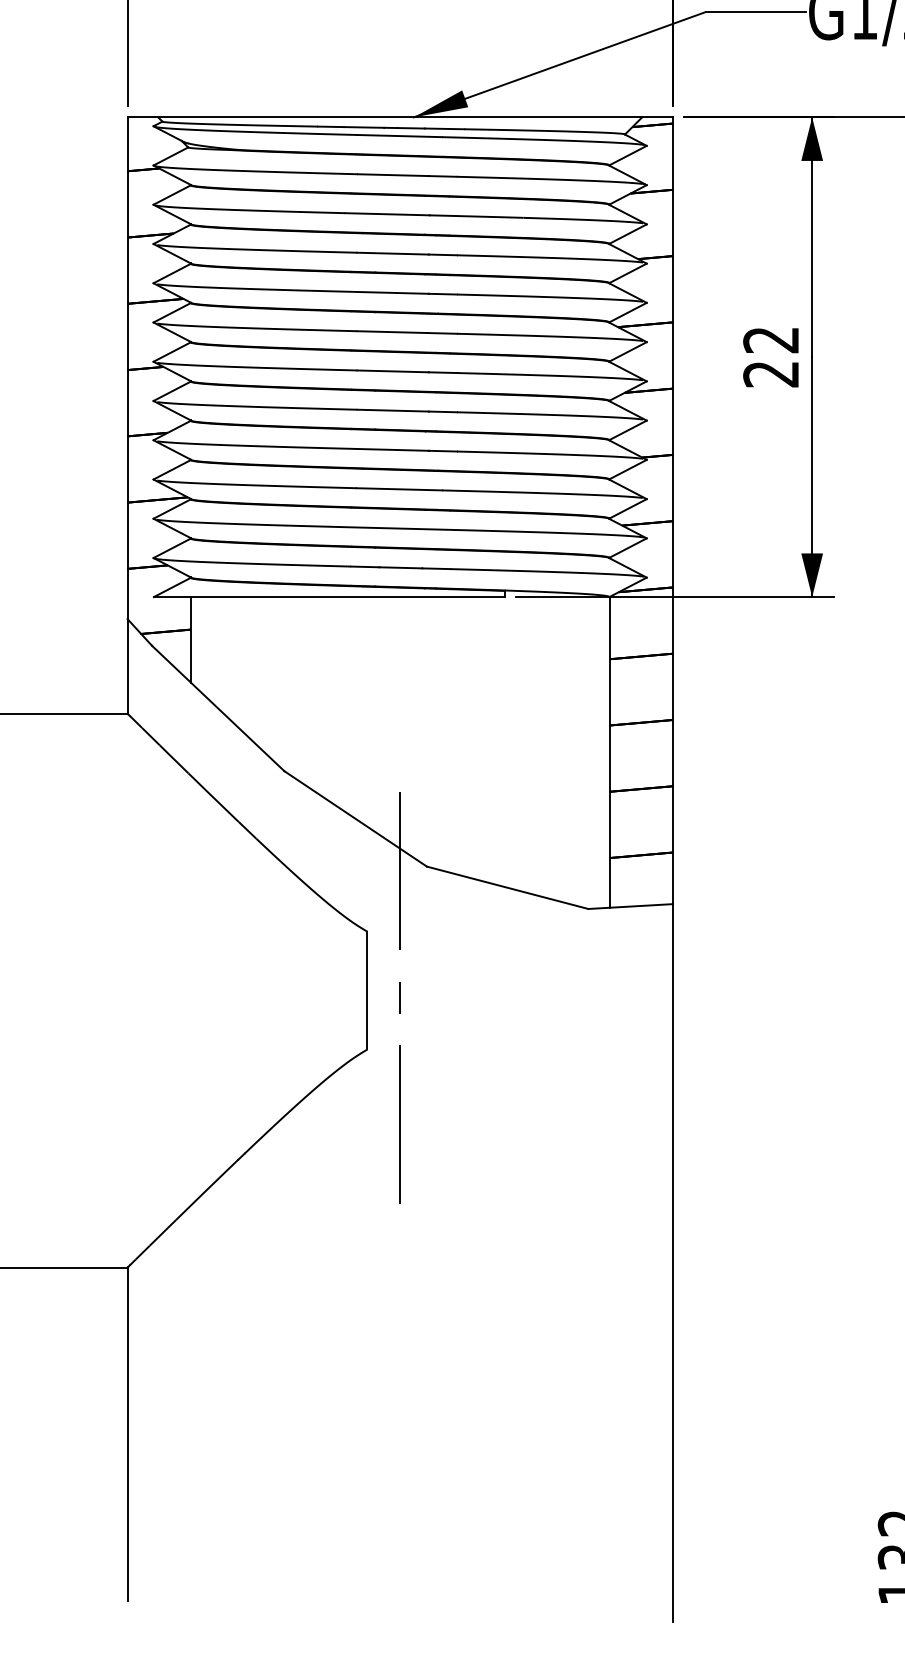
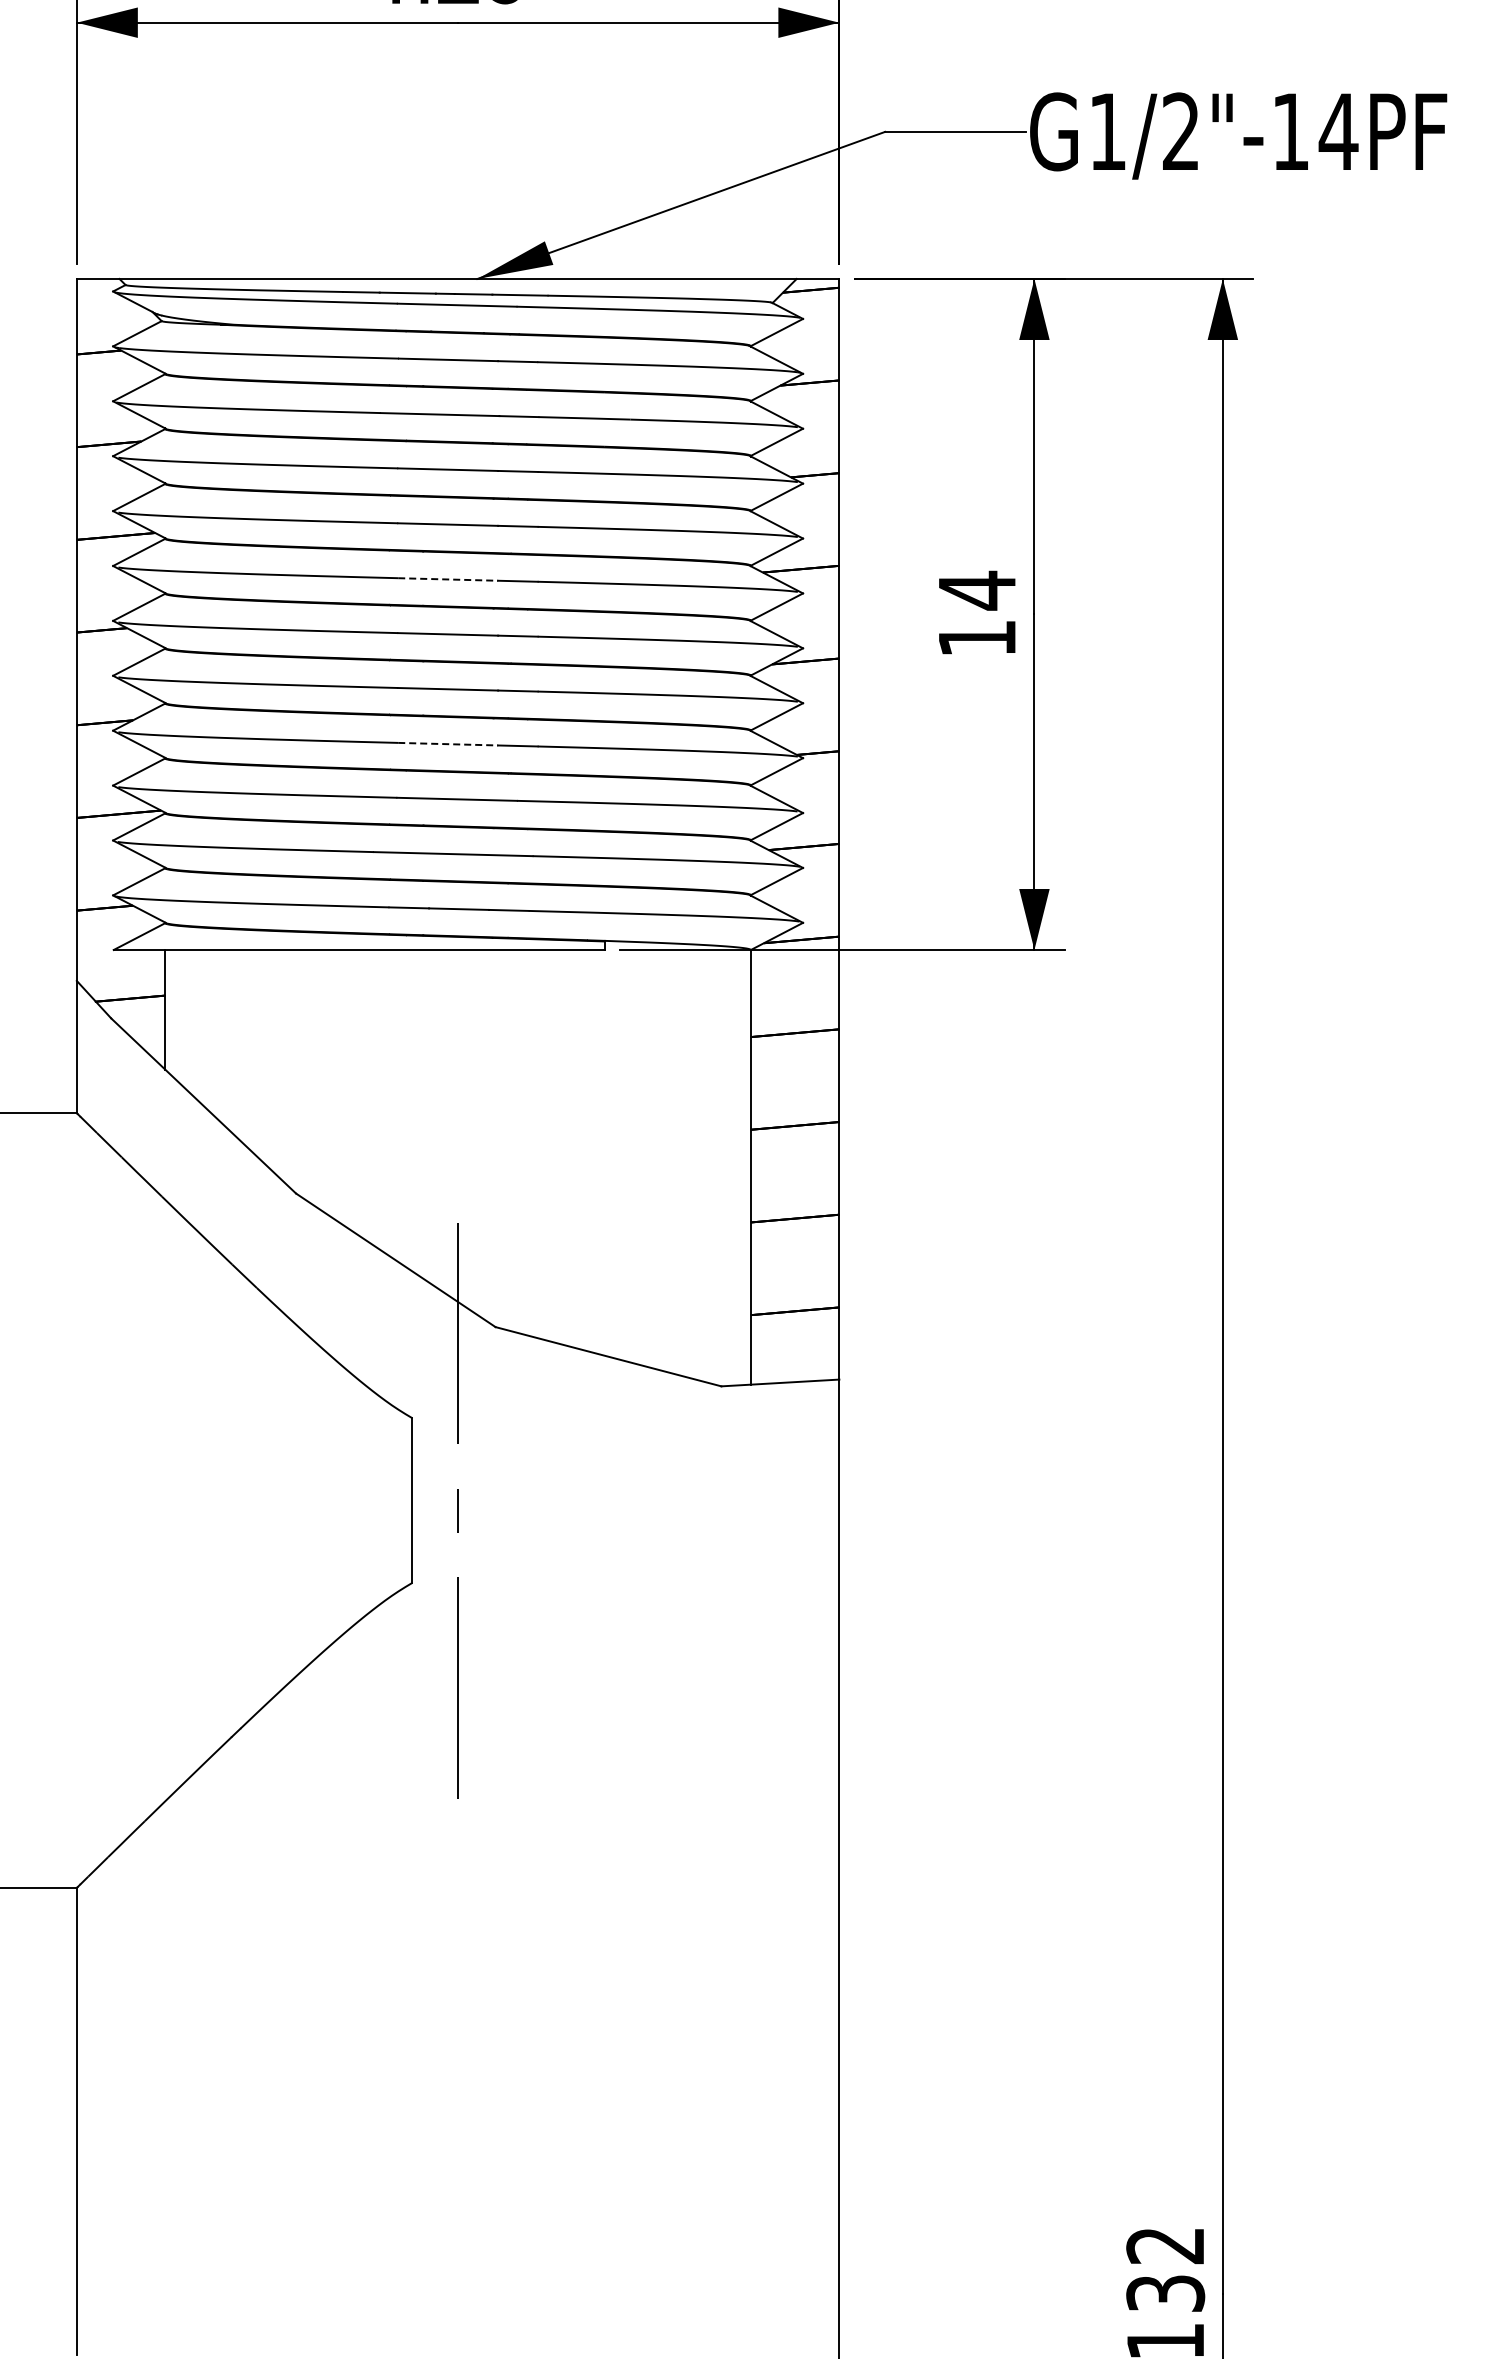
line: (393, 332) -> (448, 579), solid -> dashed
text: (770, 356) -> (976, 613), 22 -> 14
line: (393, 450) -> (448, 744), solid -> dashed

